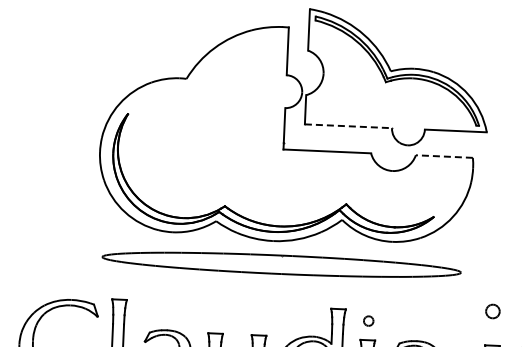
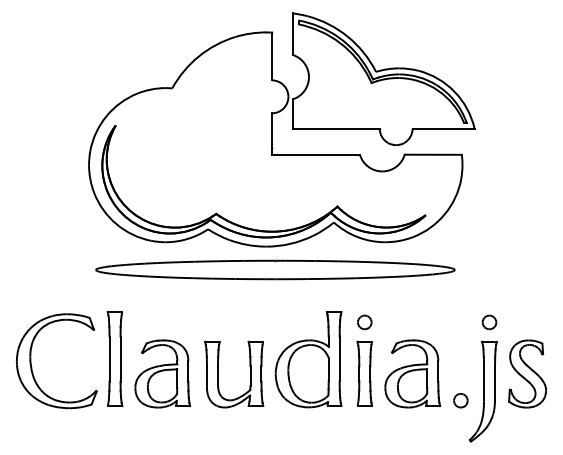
line: (348, 126) -> (336, 128), dashed -> solid
line: (444, 156) -> (433, 154), dashed -> solid
part: (492, 311) -> (489, 322), moved
part: (368, 321) -> (364, 322), size x1.43

